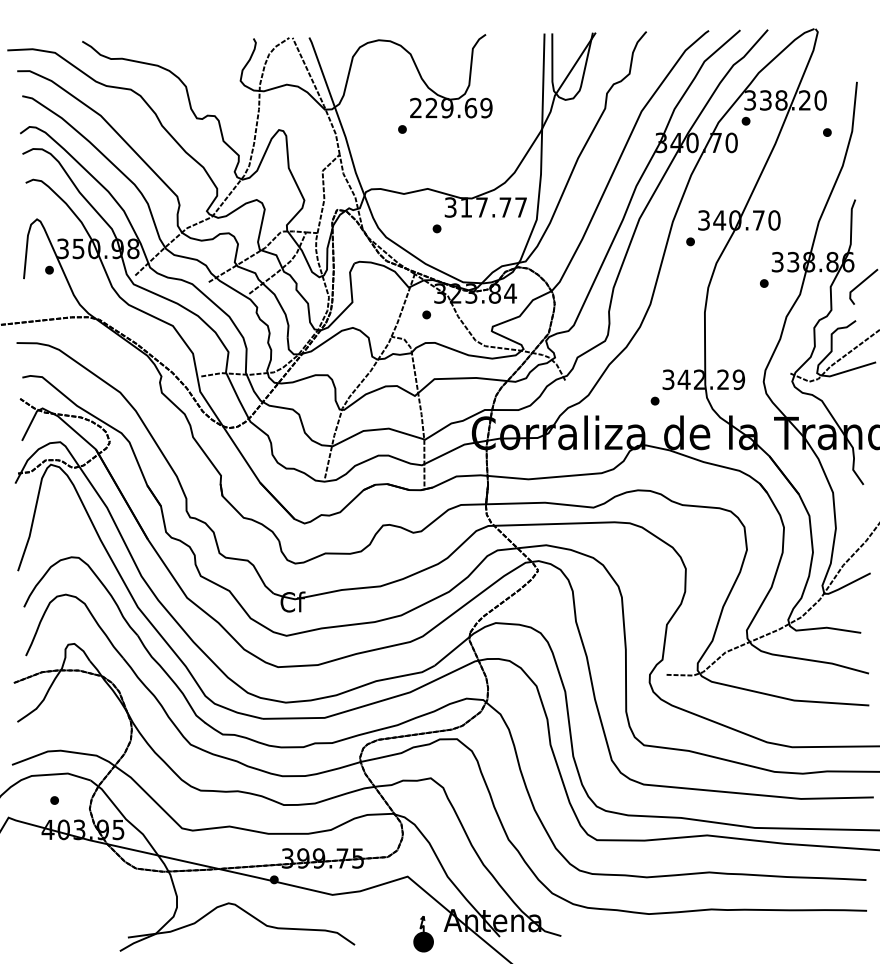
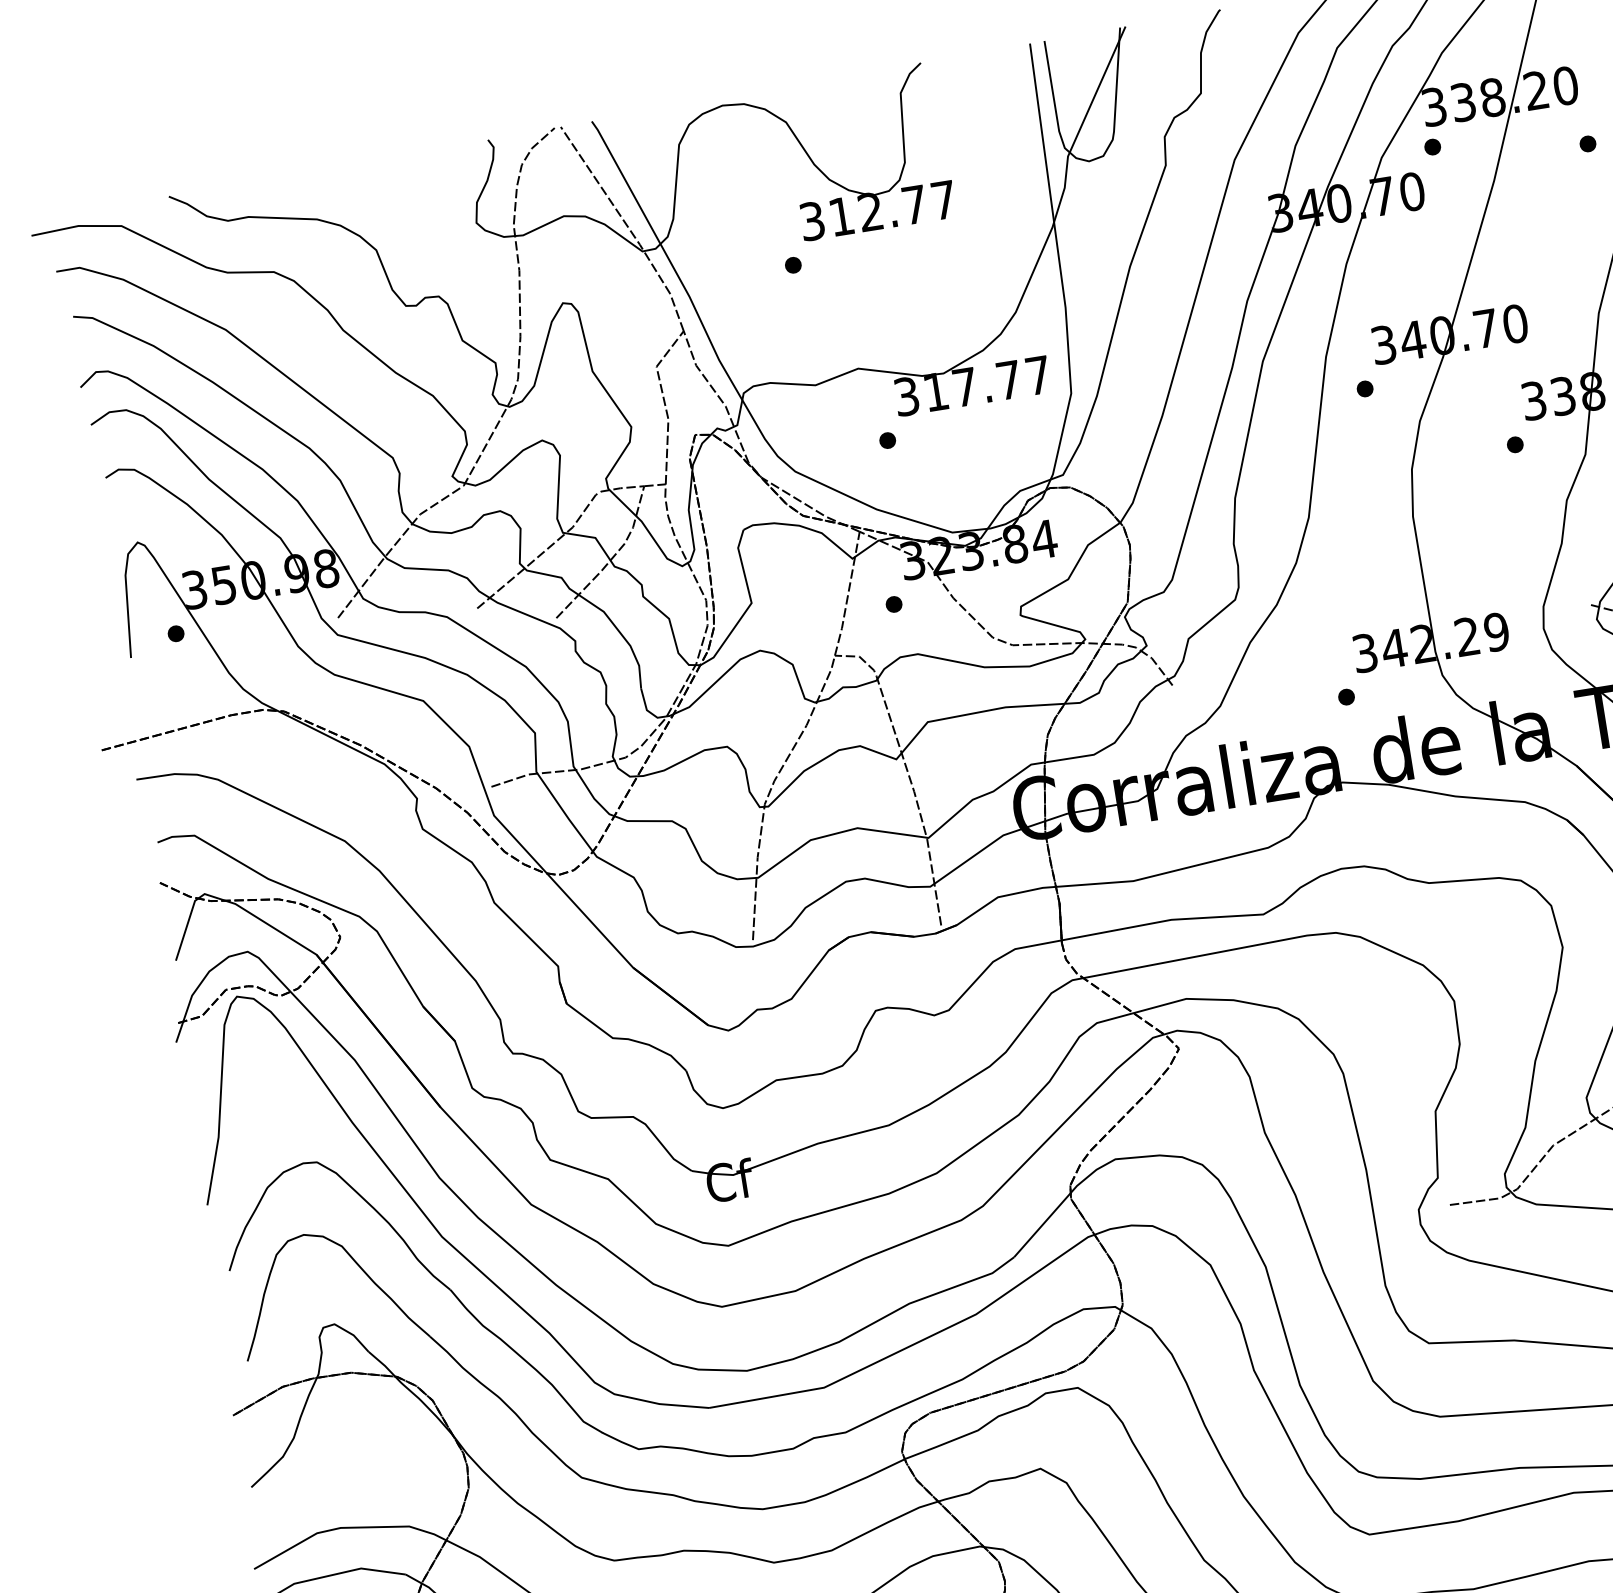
text: (451, 107) -> (878, 209), 229.69 -> 312.77

